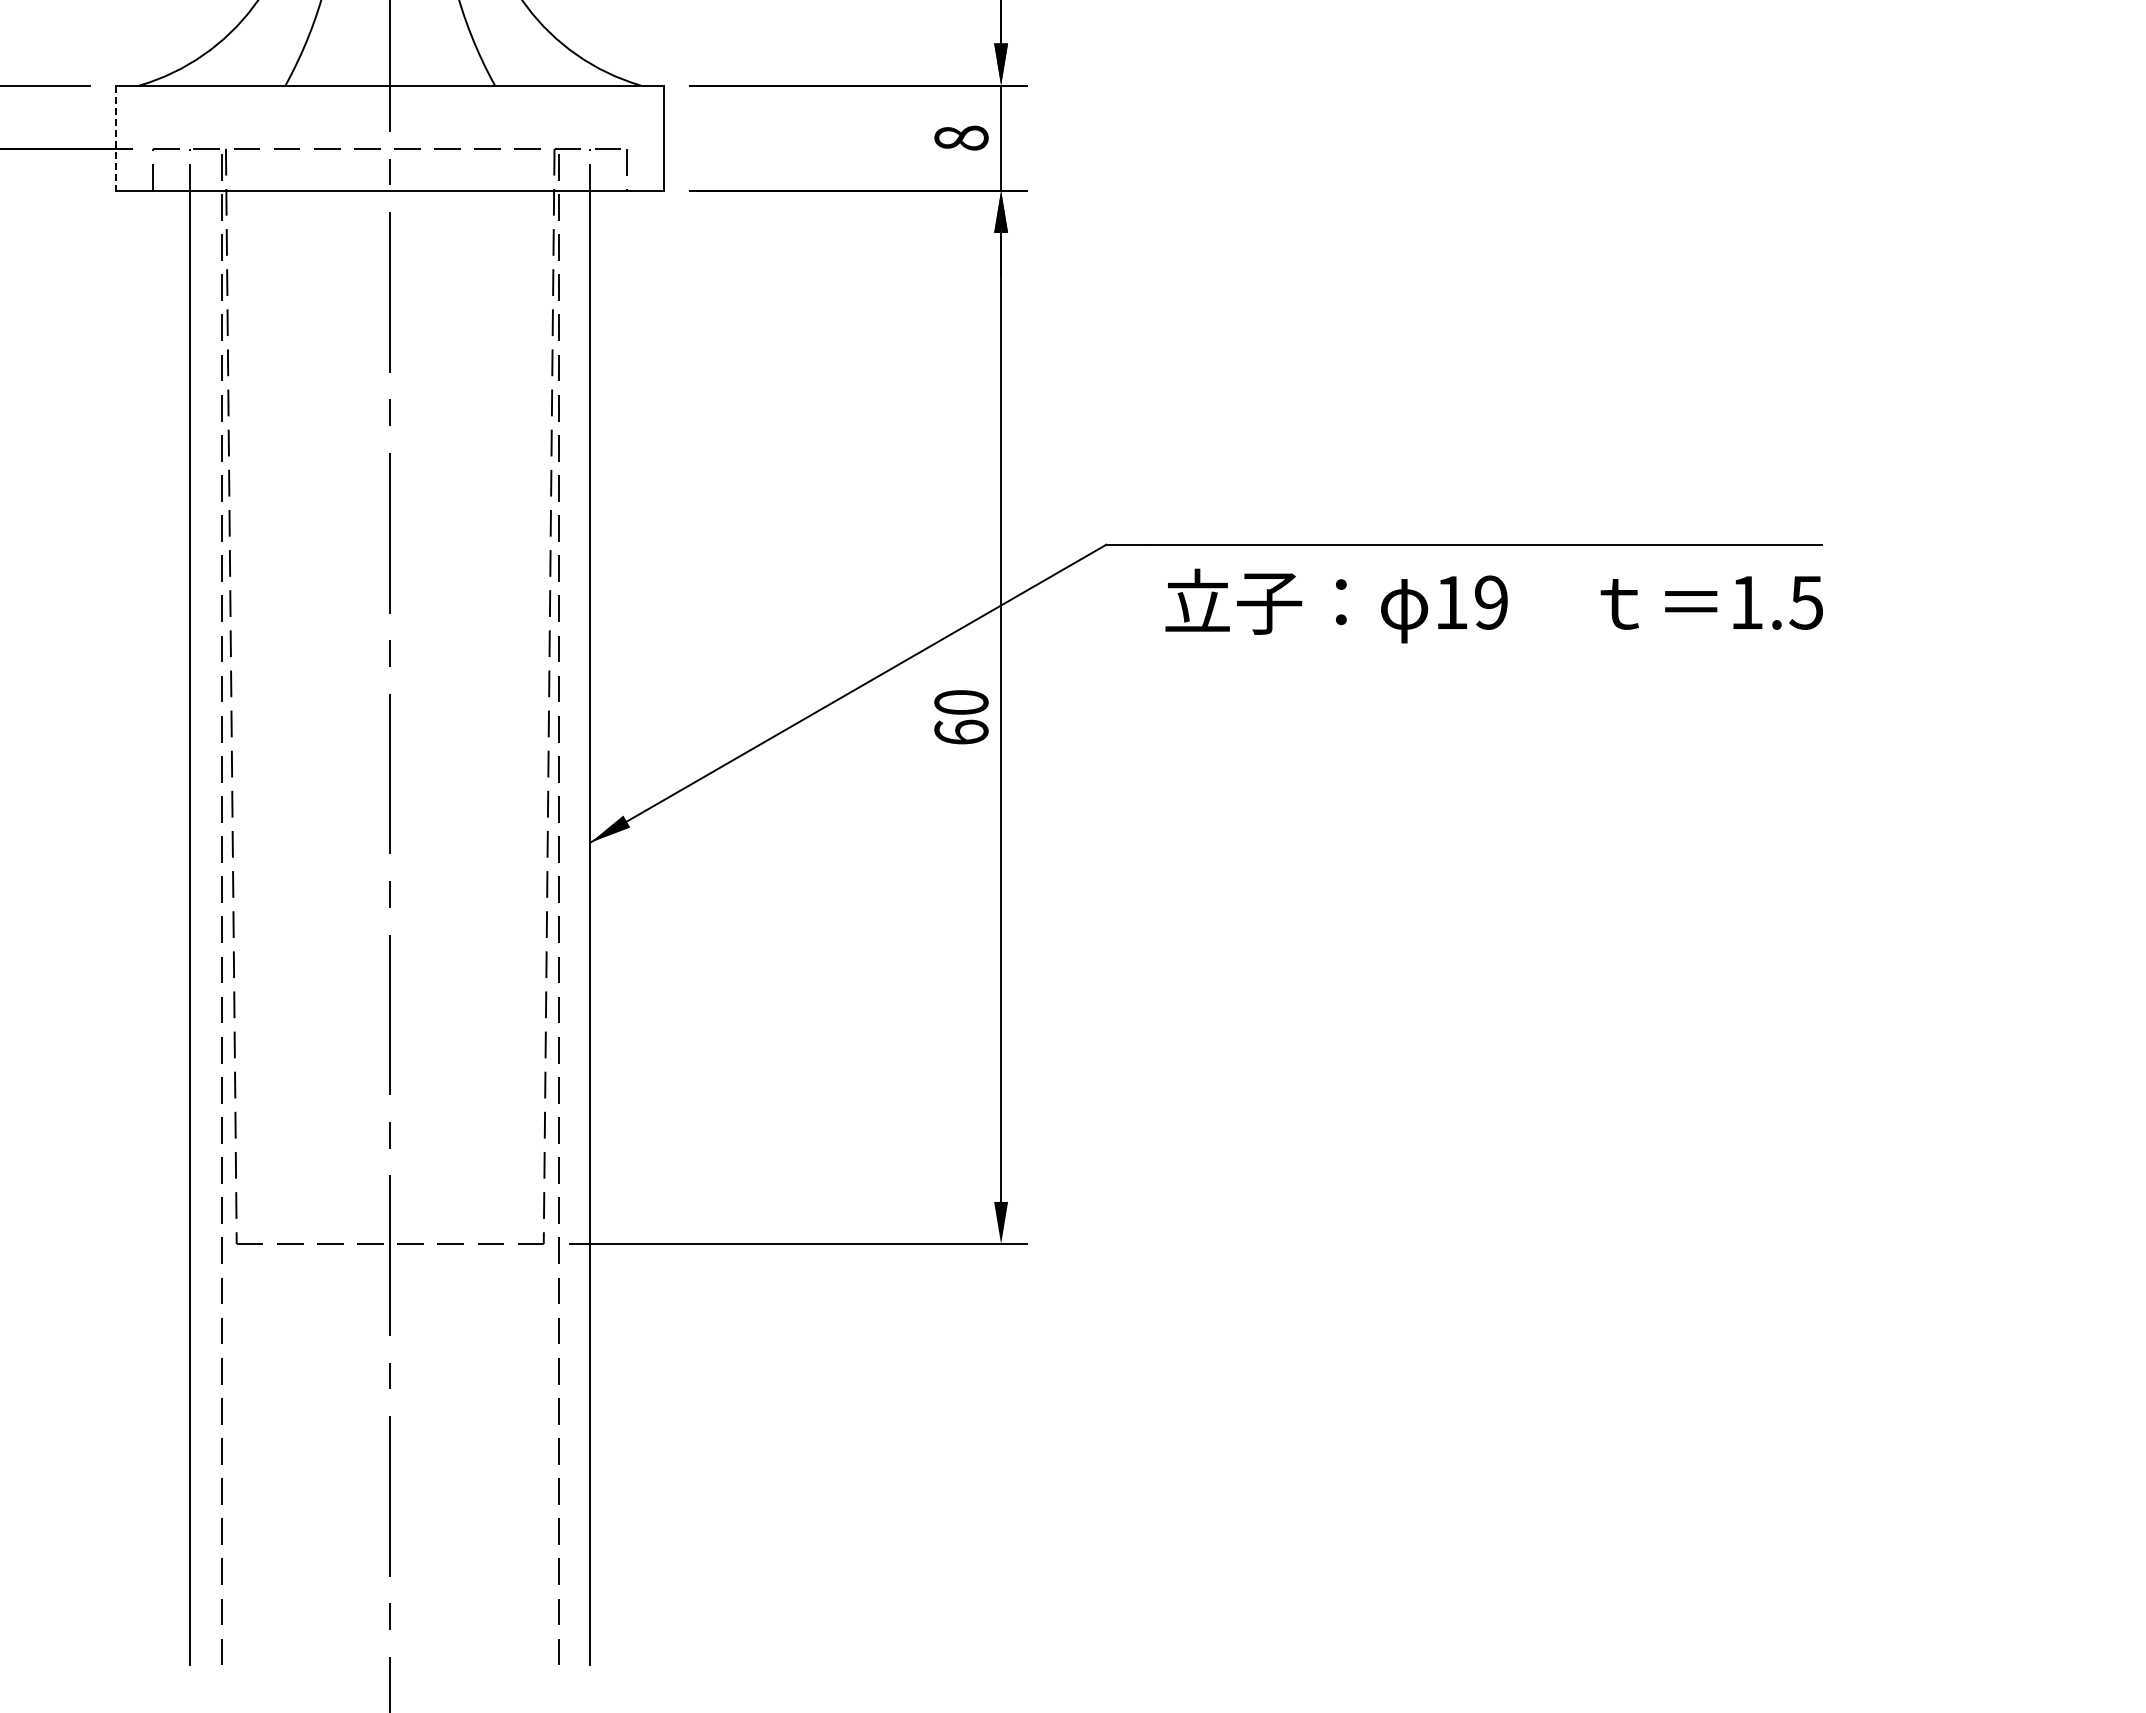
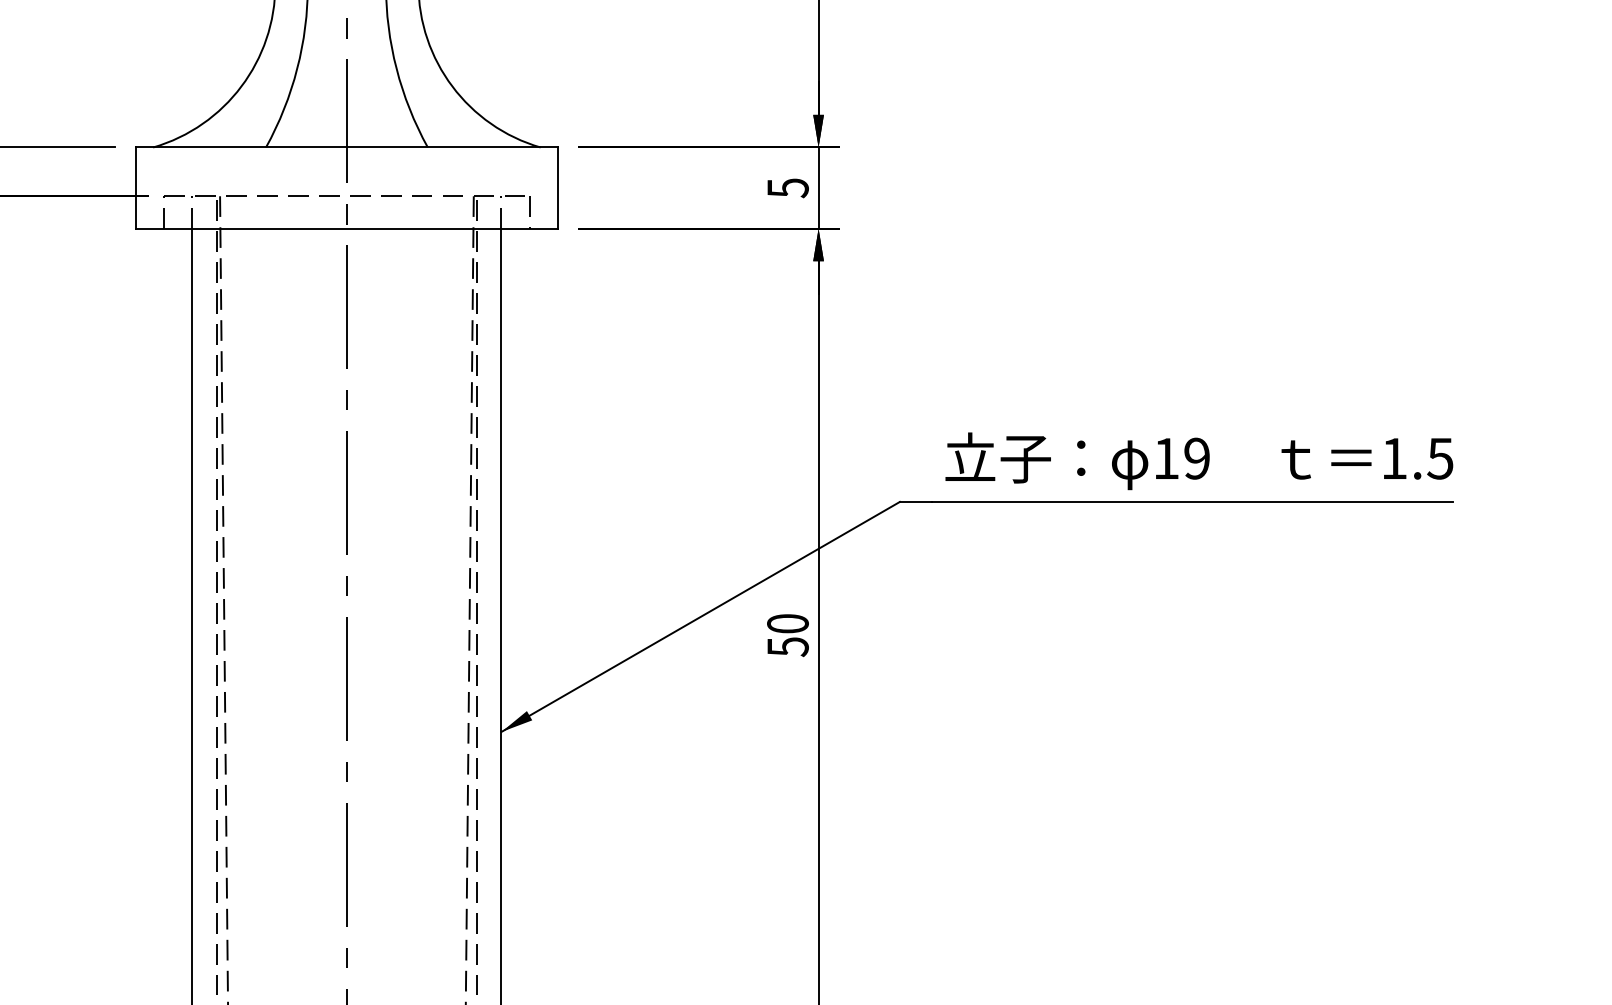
line: (116, 138) -> (135, 188), dashed -> solid
text: (961, 138) -> (788, 188), 8 -> 5
text: (1493, 605) -> (1198, 460), moved
text: (961, 732) -> (788, 646), 60 -> 50

